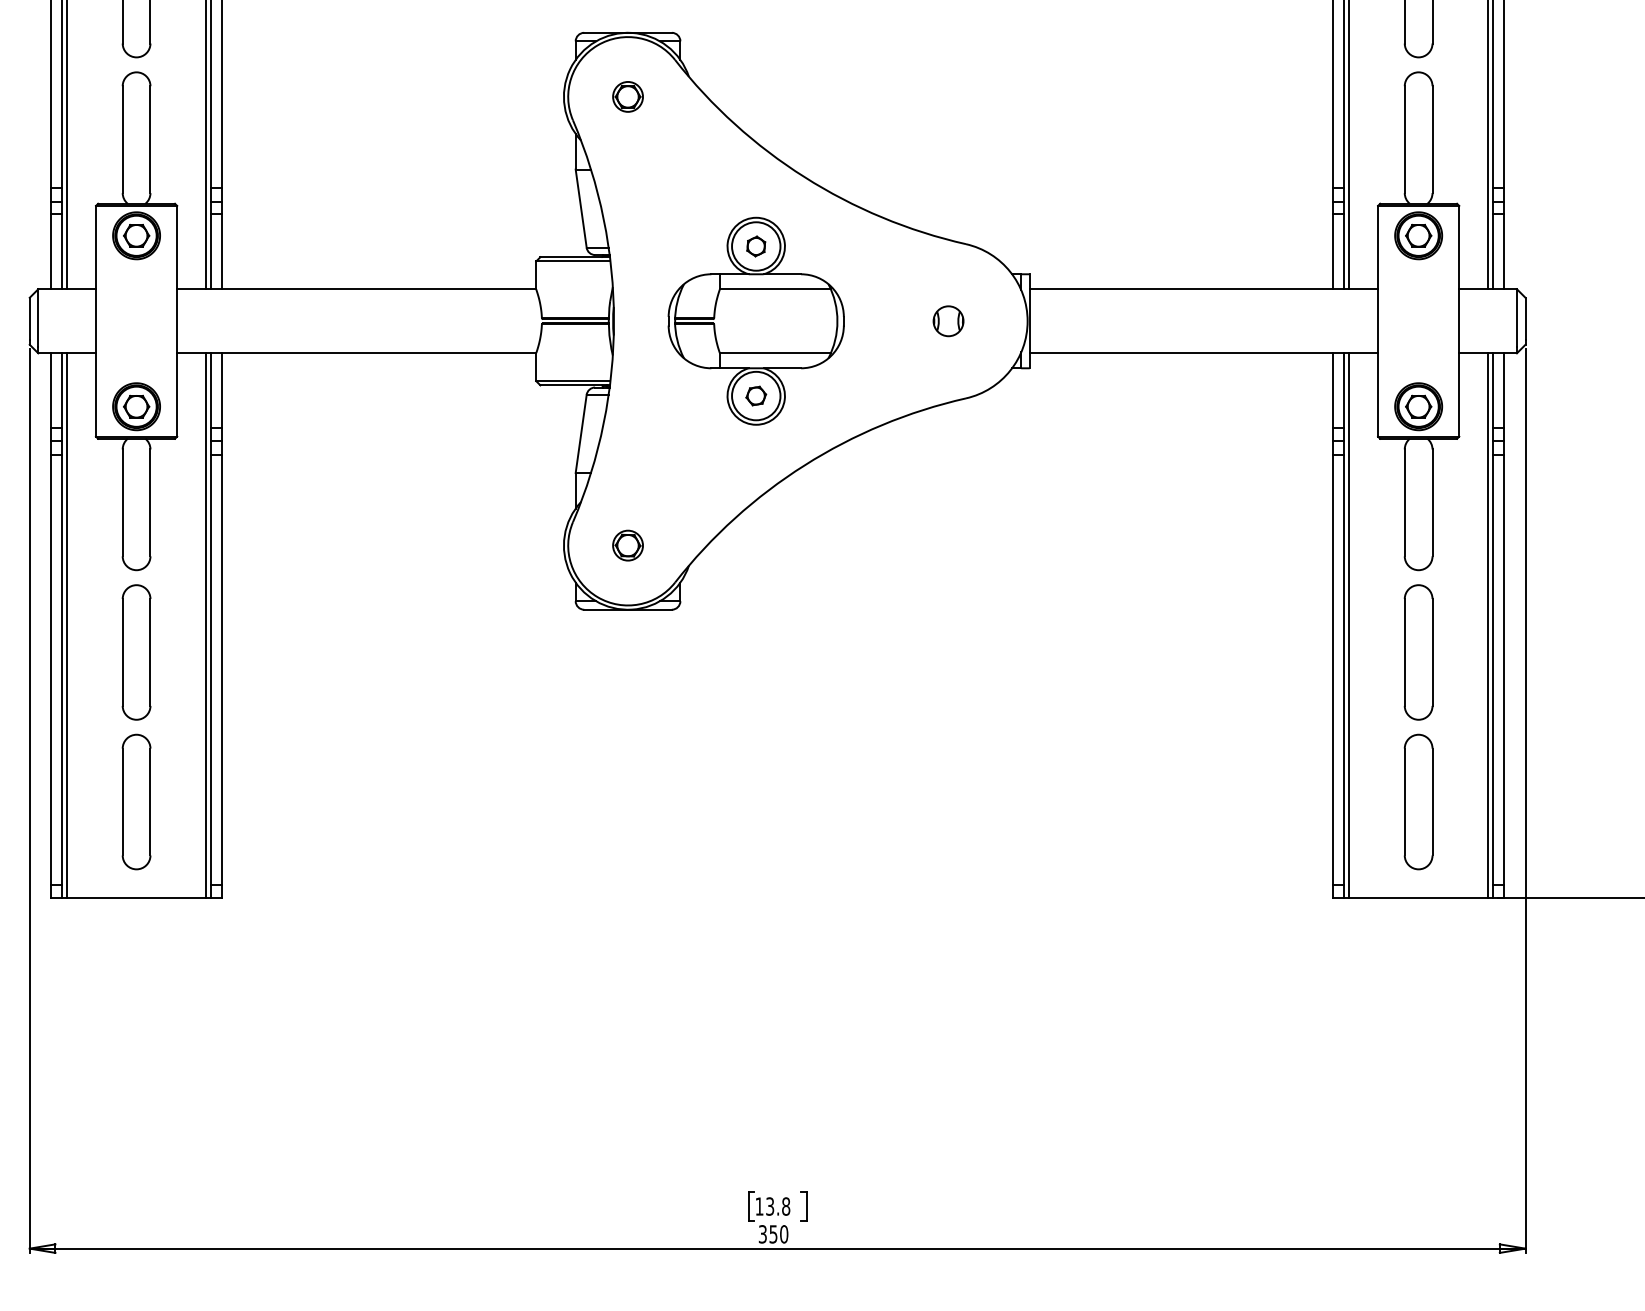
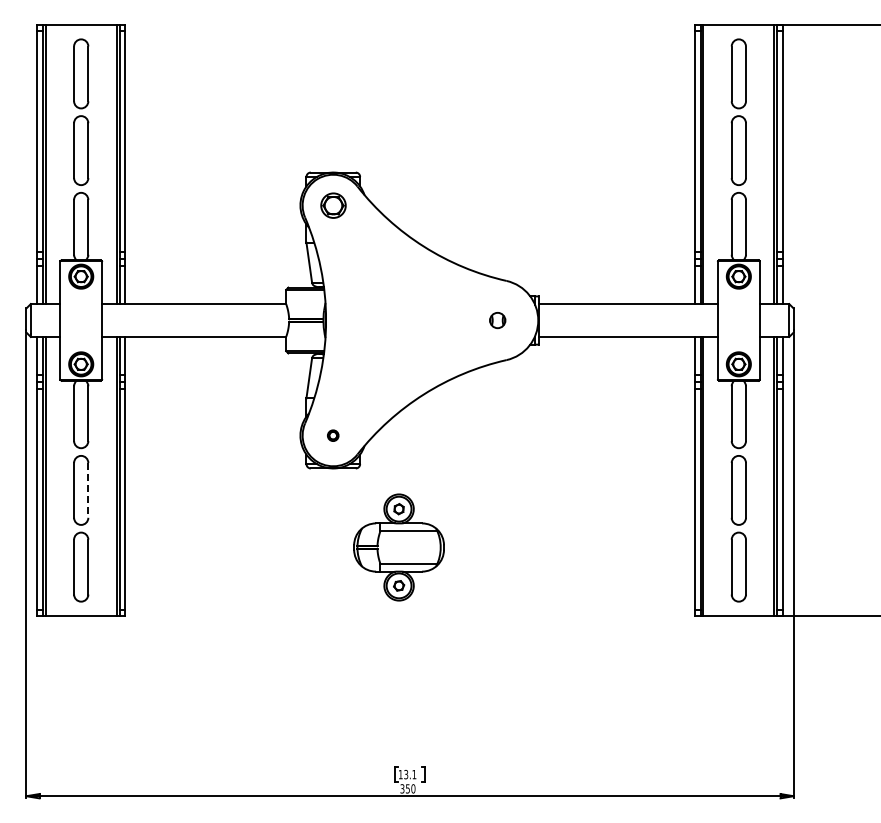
part: (626, 95) -> (332, 204), size x1.6
part: (755, 321) -> (398, 547), moved
part: (626, 545) -> (332, 435), size x0.7
line: (150, 652) -> (88, 490), solid -> dashed
text: (786, 1206) -> (414, 774), 13.8 -> 13.1

